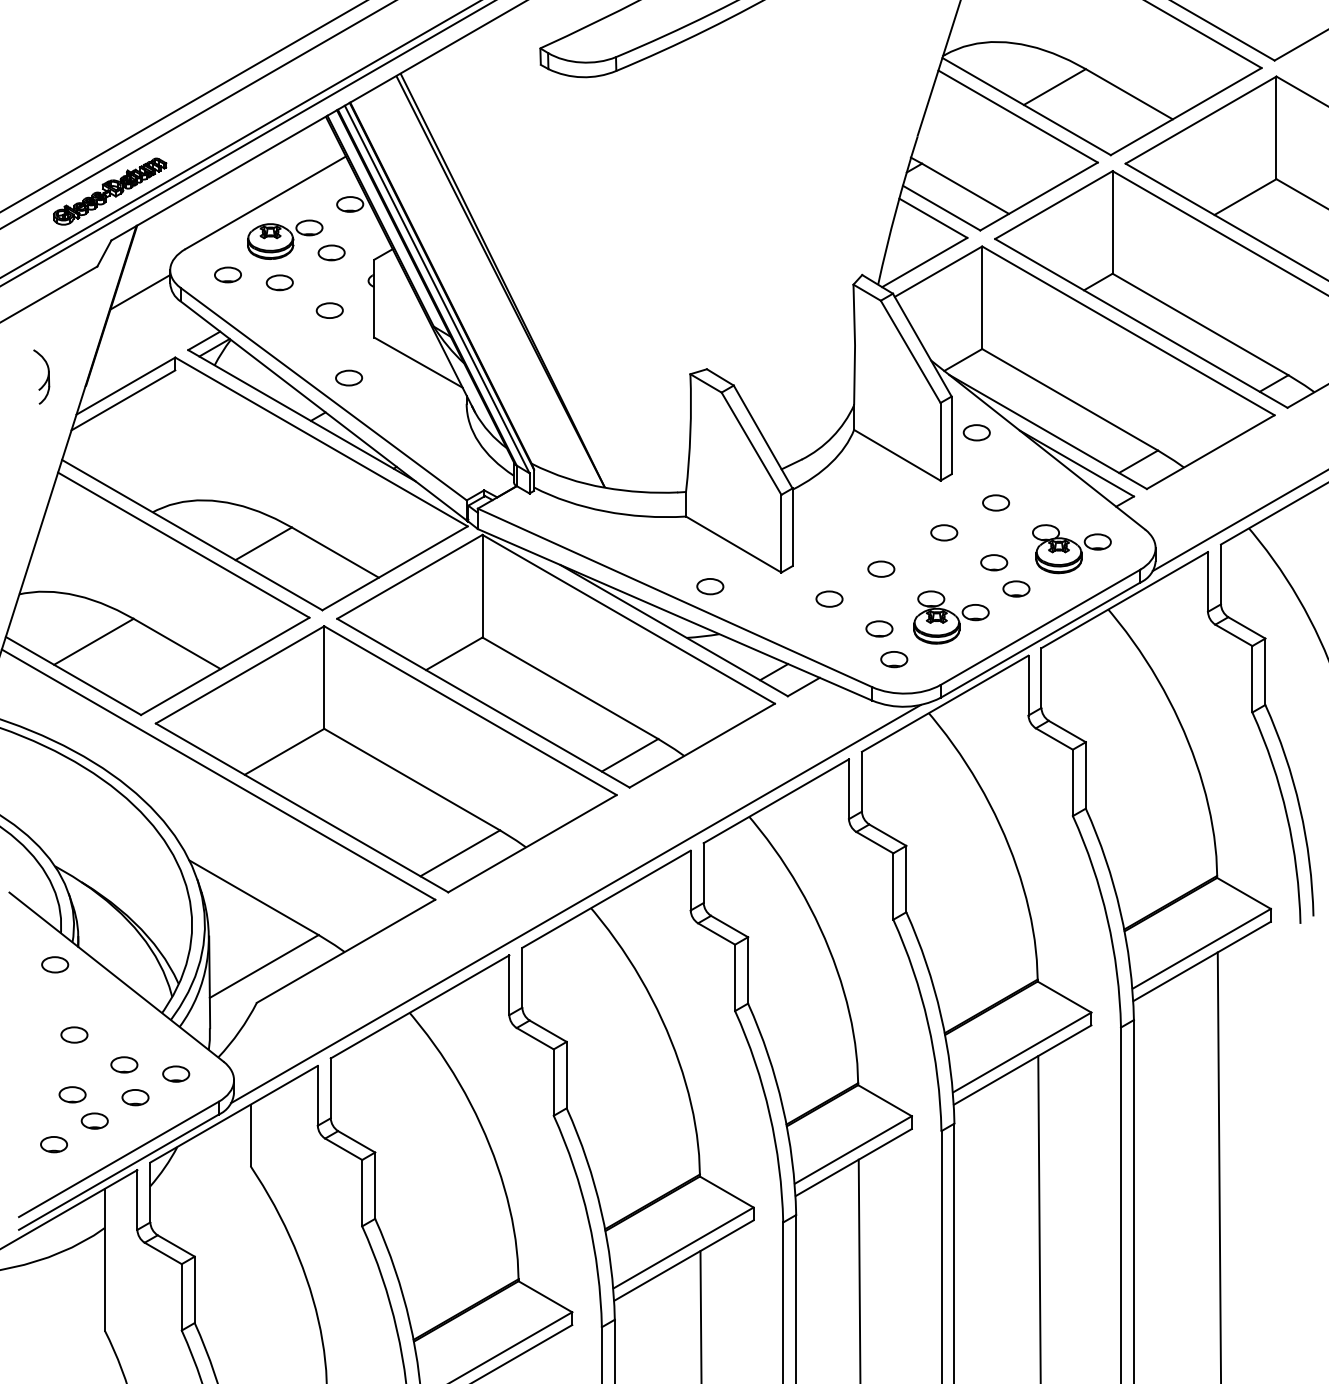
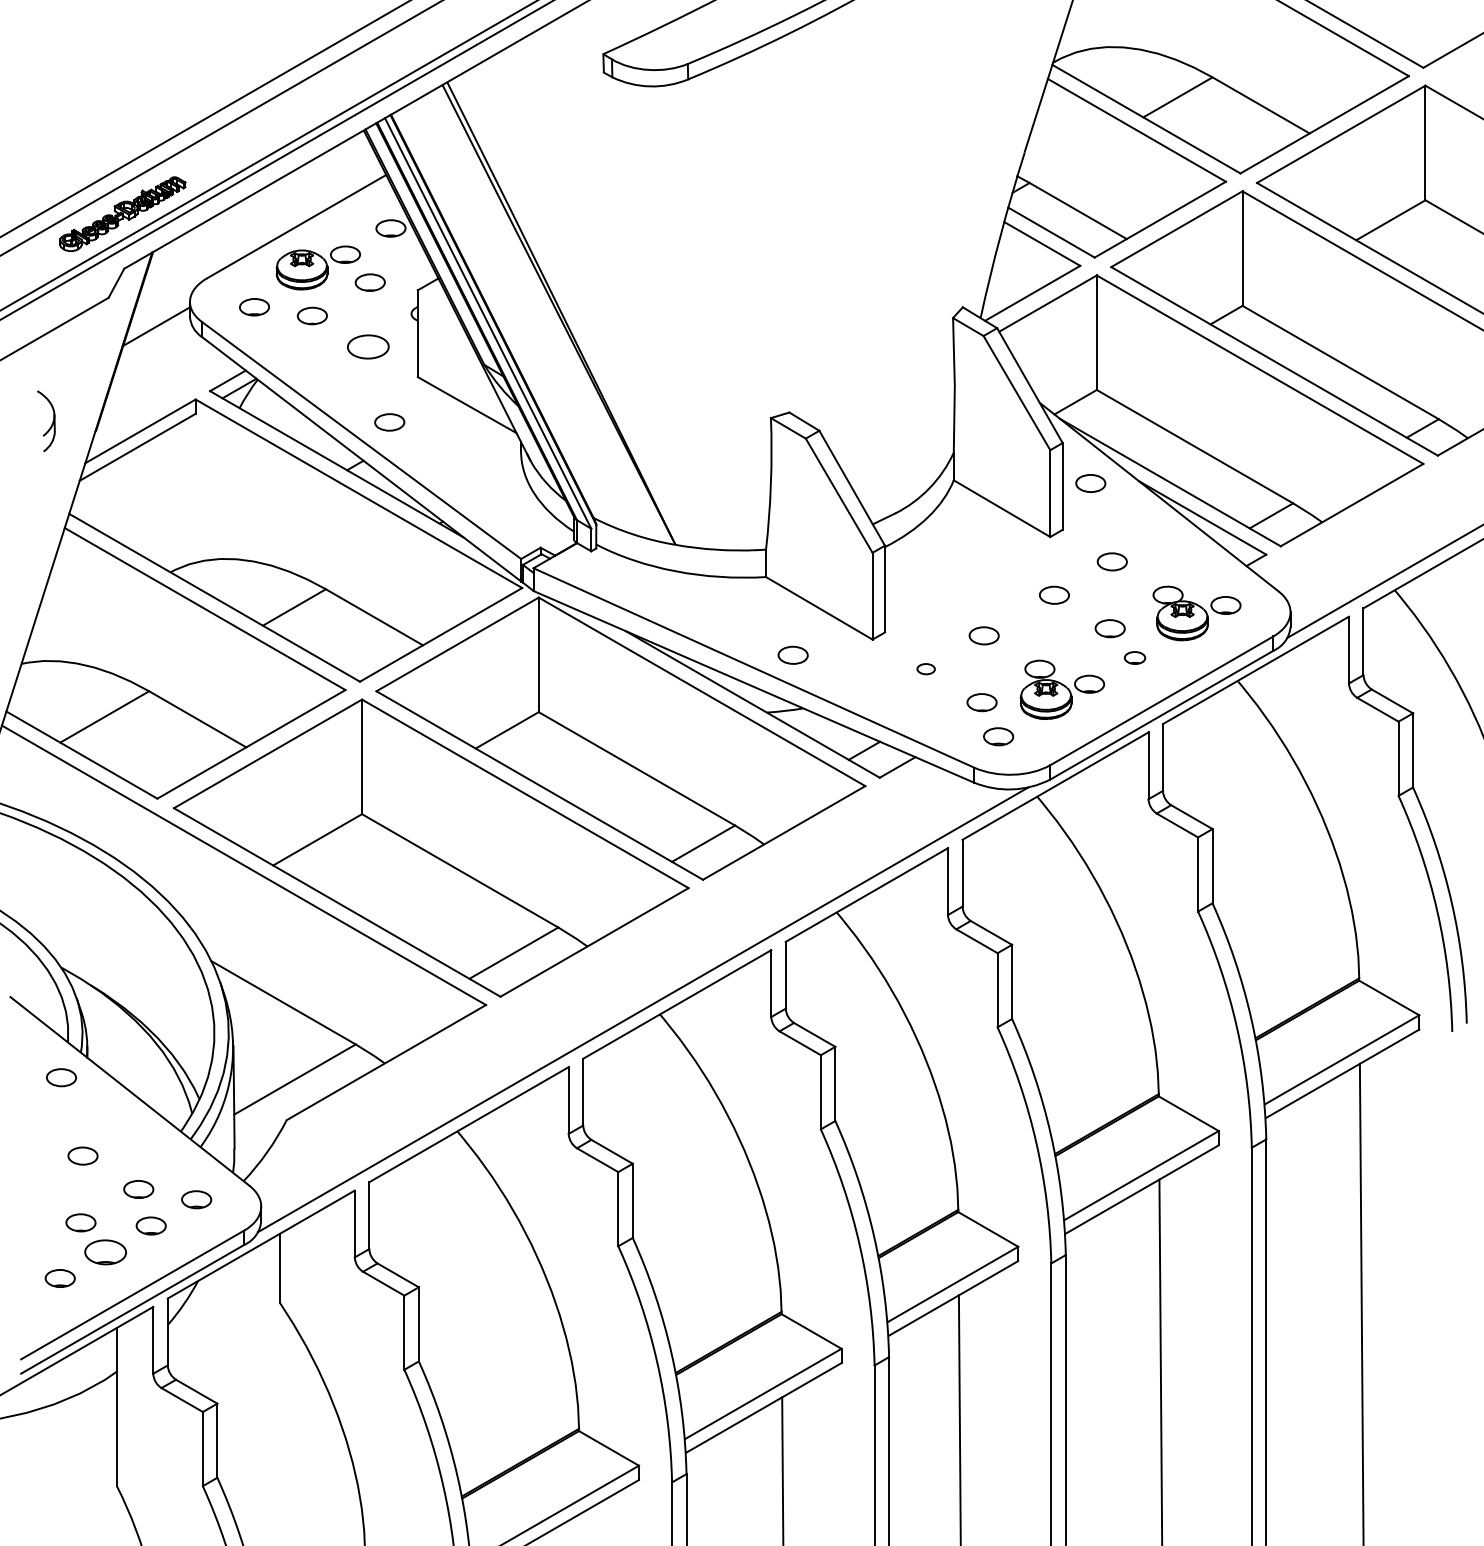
part: (329, 311) -> (367, 347), size x1.4
part: (1015, 588) -> (1134, 657), size x0.7
part: (828, 598) -> (925, 668), size x0.6
part: (94, 1120) -> (105, 1251), size x1.4

